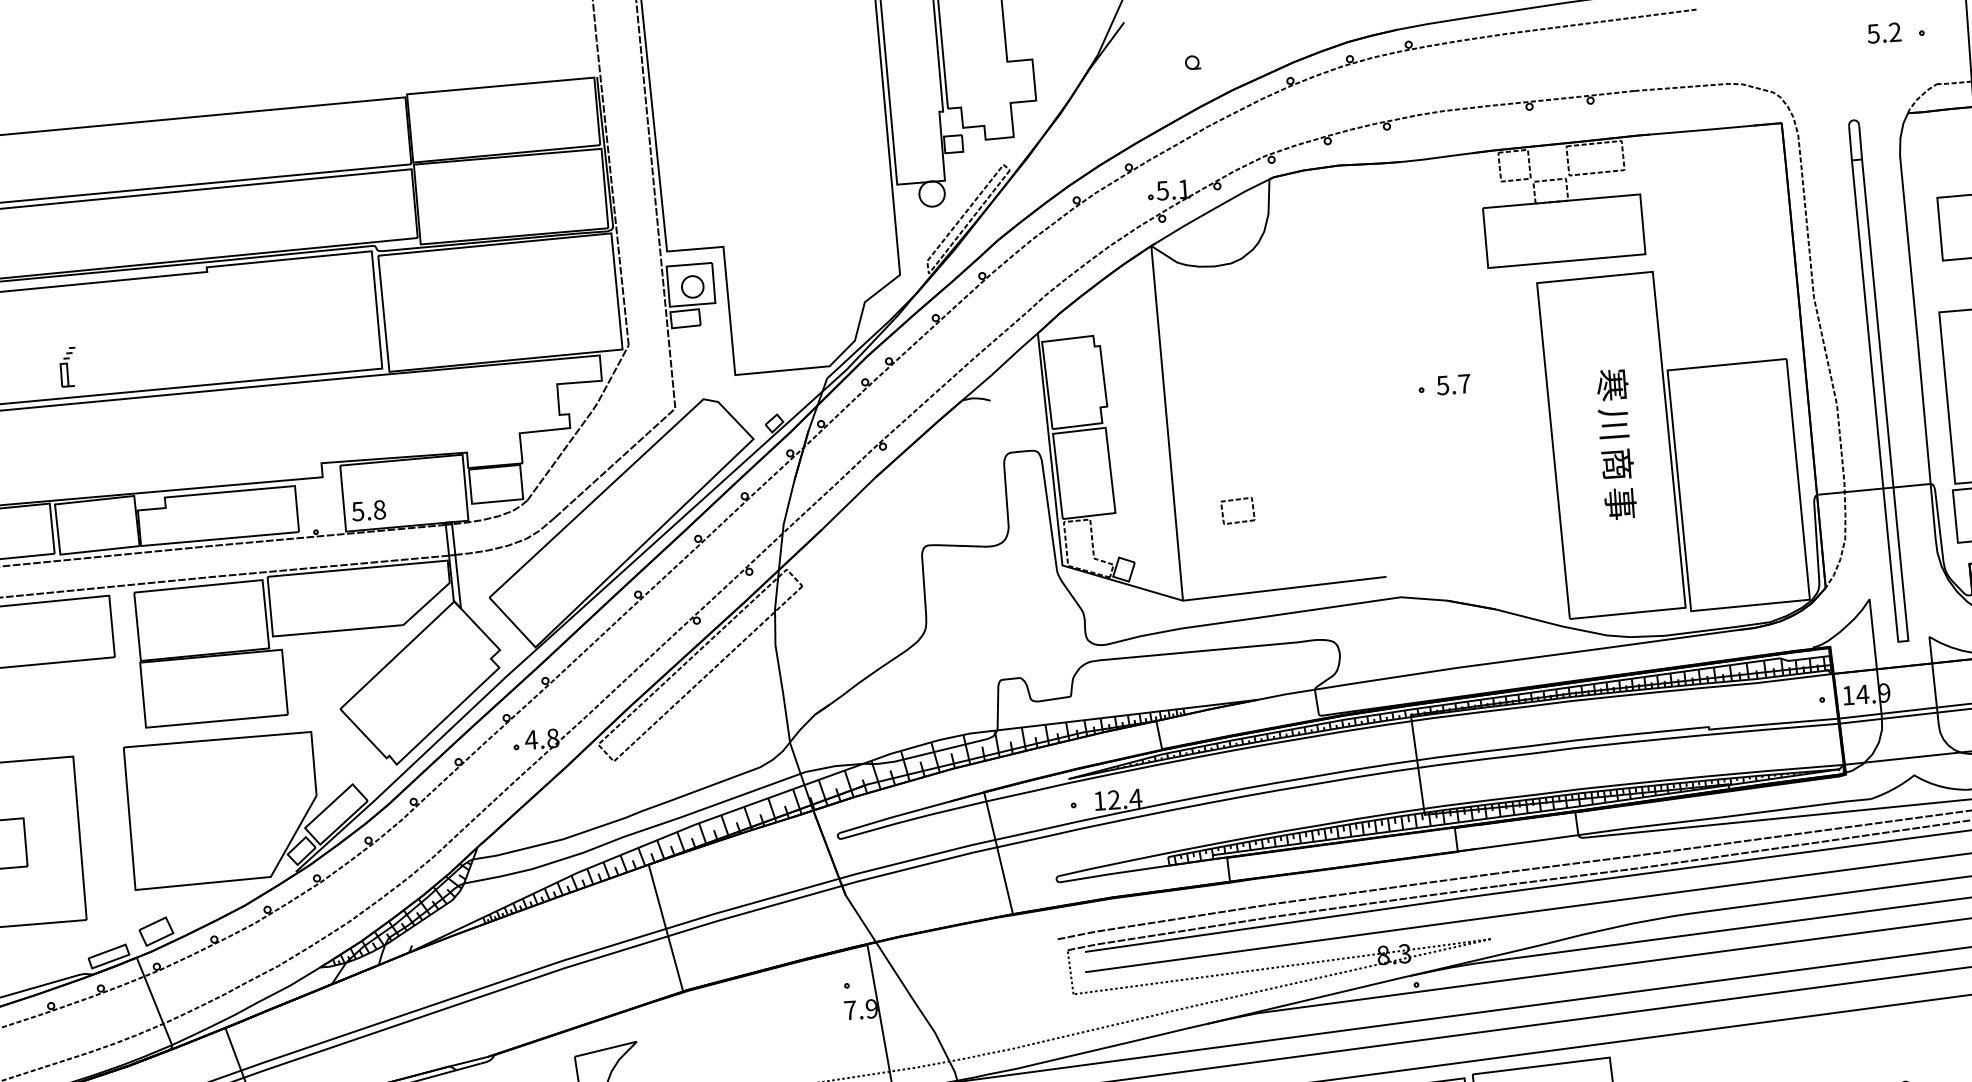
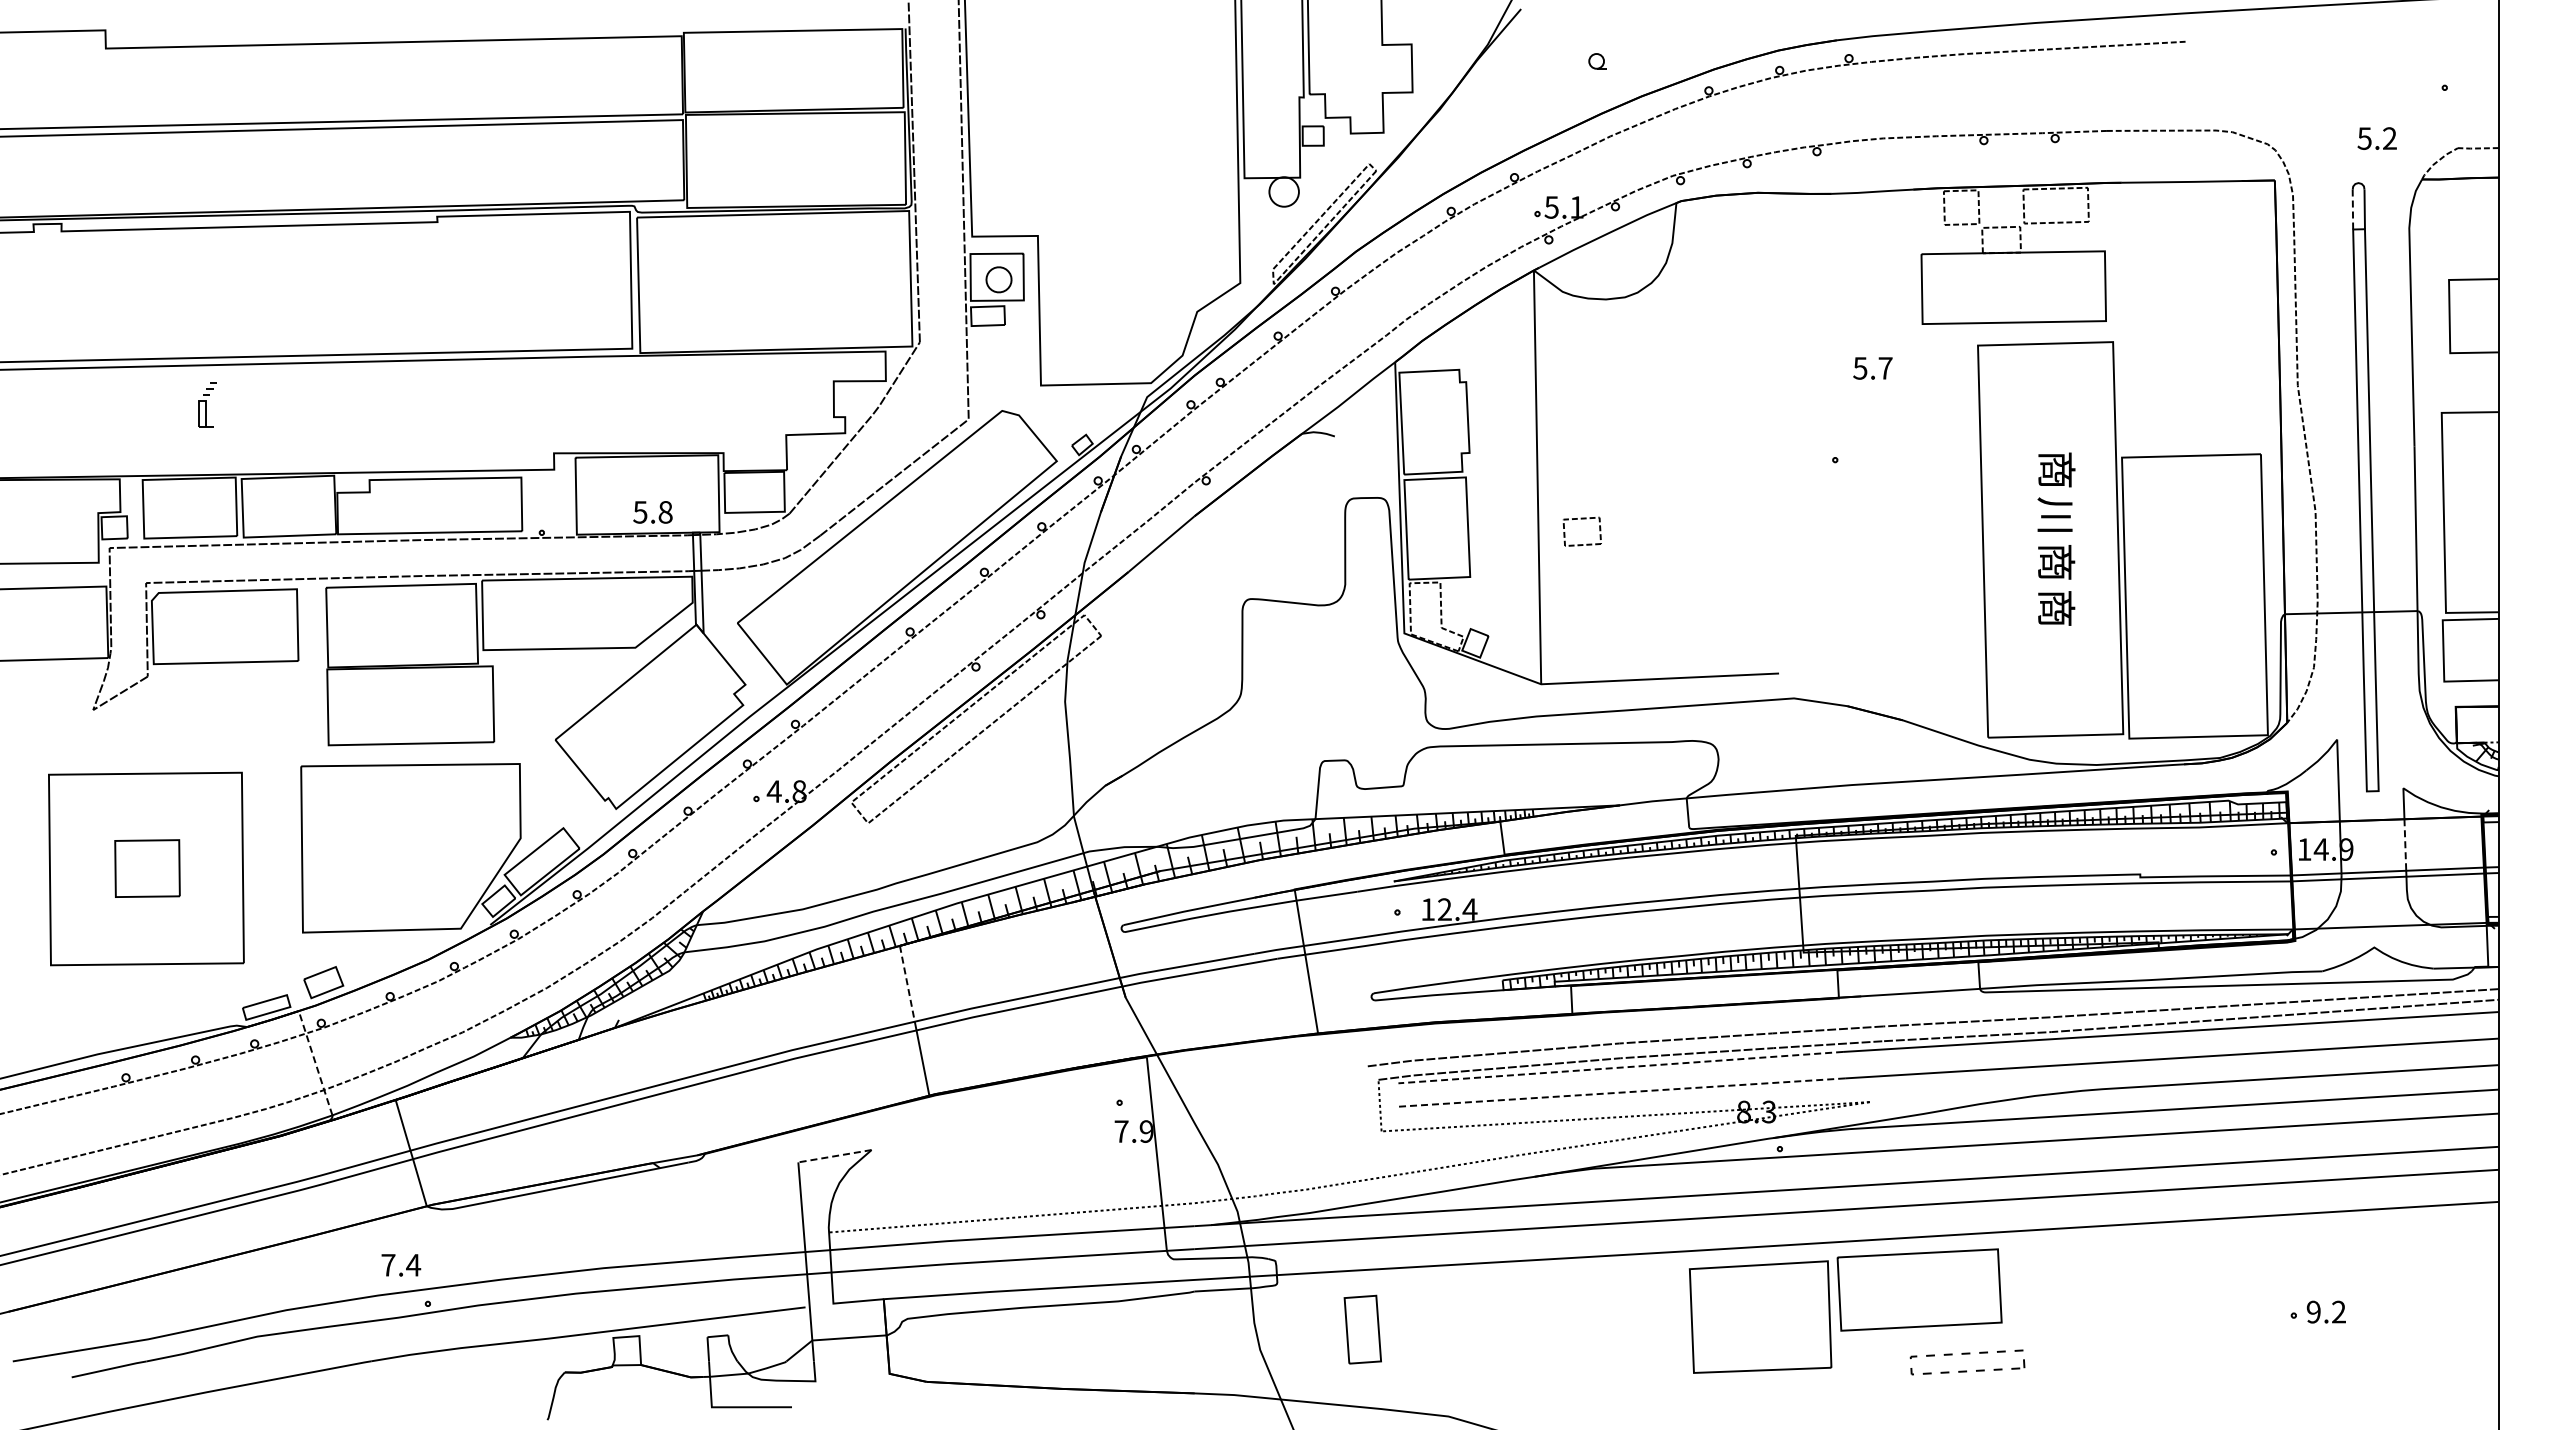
text: (1883, 33) -> (2376, 138), moved
line: (1850, 143) -> (2352, 209), solid -> dashed
part: (68, 366) -> (207, 404), moved
text: (1453, 384) -> (1872, 368), moved
text: (1611, 384) -> (2055, 469), 寒 -> 商
part: (1236, 500) -> (1581, 519), moved
text: (1618, 504) -> (2054, 608), 事 -> 商
text: (368, 510) -> (652, 512), moved
line: (1934, 685) -> (2405, 845), solid -> dashed
line: (657, 896) -> (907, 983), solid -> dashed
line: (1274, 924) -> (1620, 1067), solid -> dashed
line: (1276, 946) -> (1620, 1092), solid -> dashed
line: (154, 1000) -> (315, 1062), solid -> dashed
line: (605, 1049) -> (834, 1156), solid -> dashed

